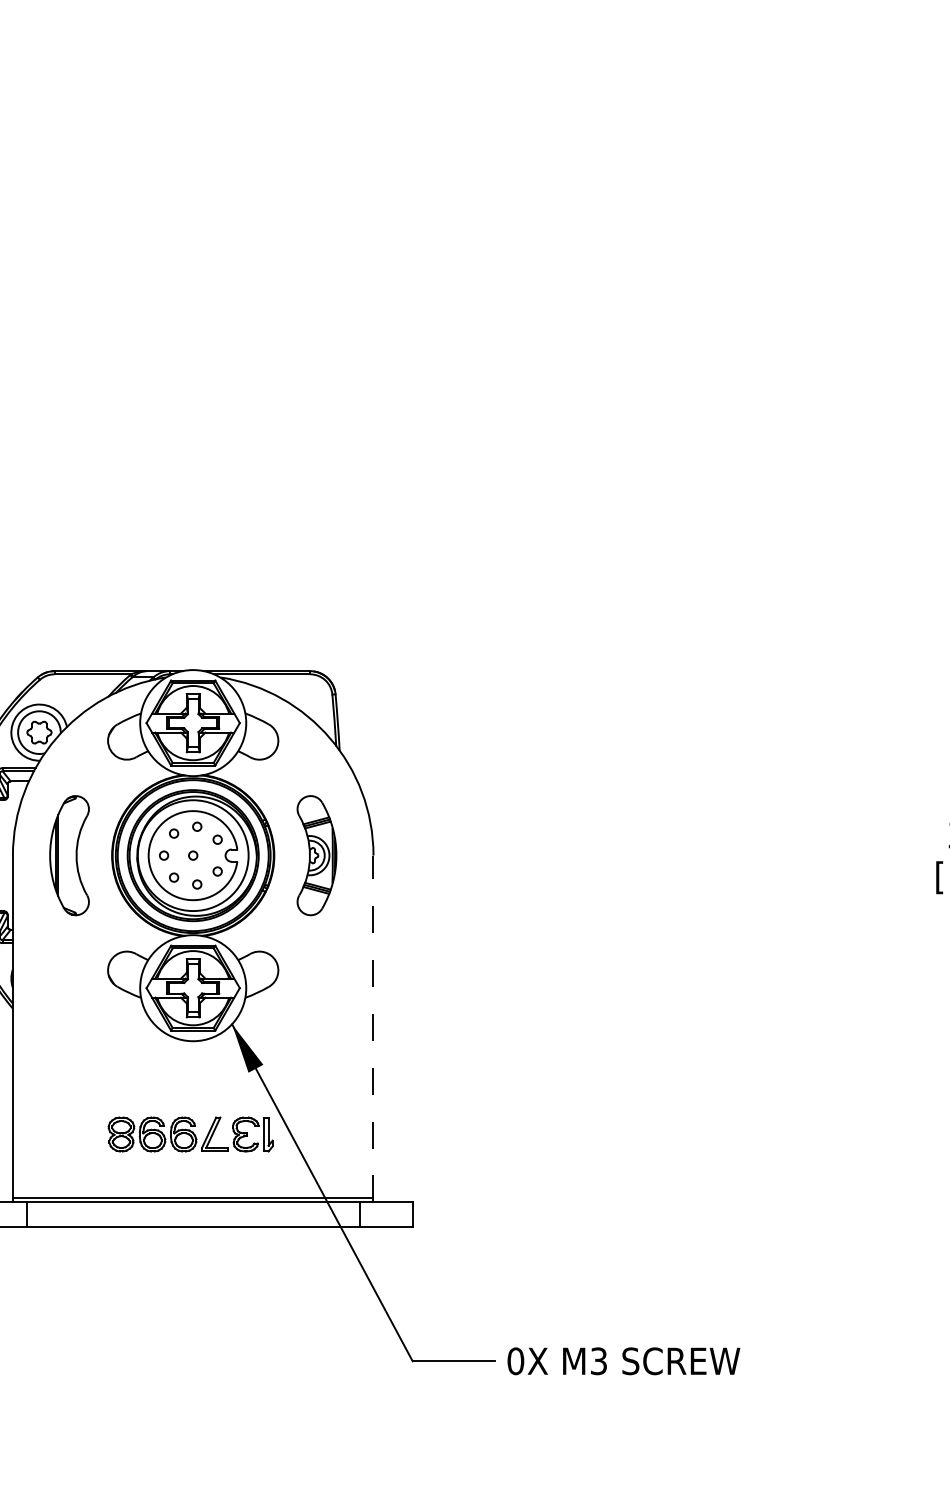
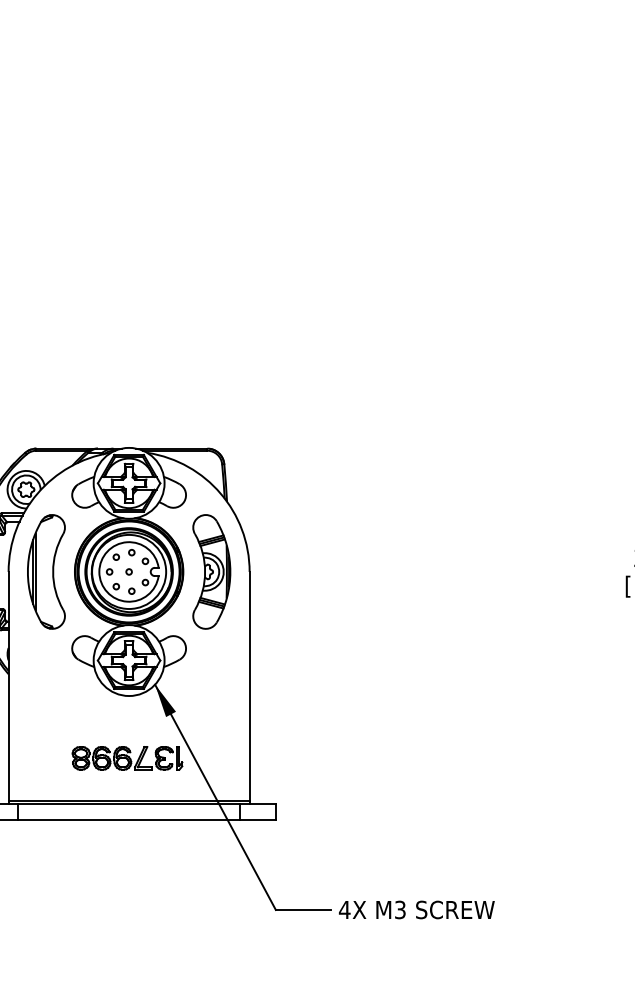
part: (69, 854) -> (46, 571), size x1.43
part: (316, 854) -> (211, 571), size x1.43
line: (373, 1028) -> (249, 687), dashed -> solid
text: (515, 1360) -> (344, 909), 0X -> 4X

